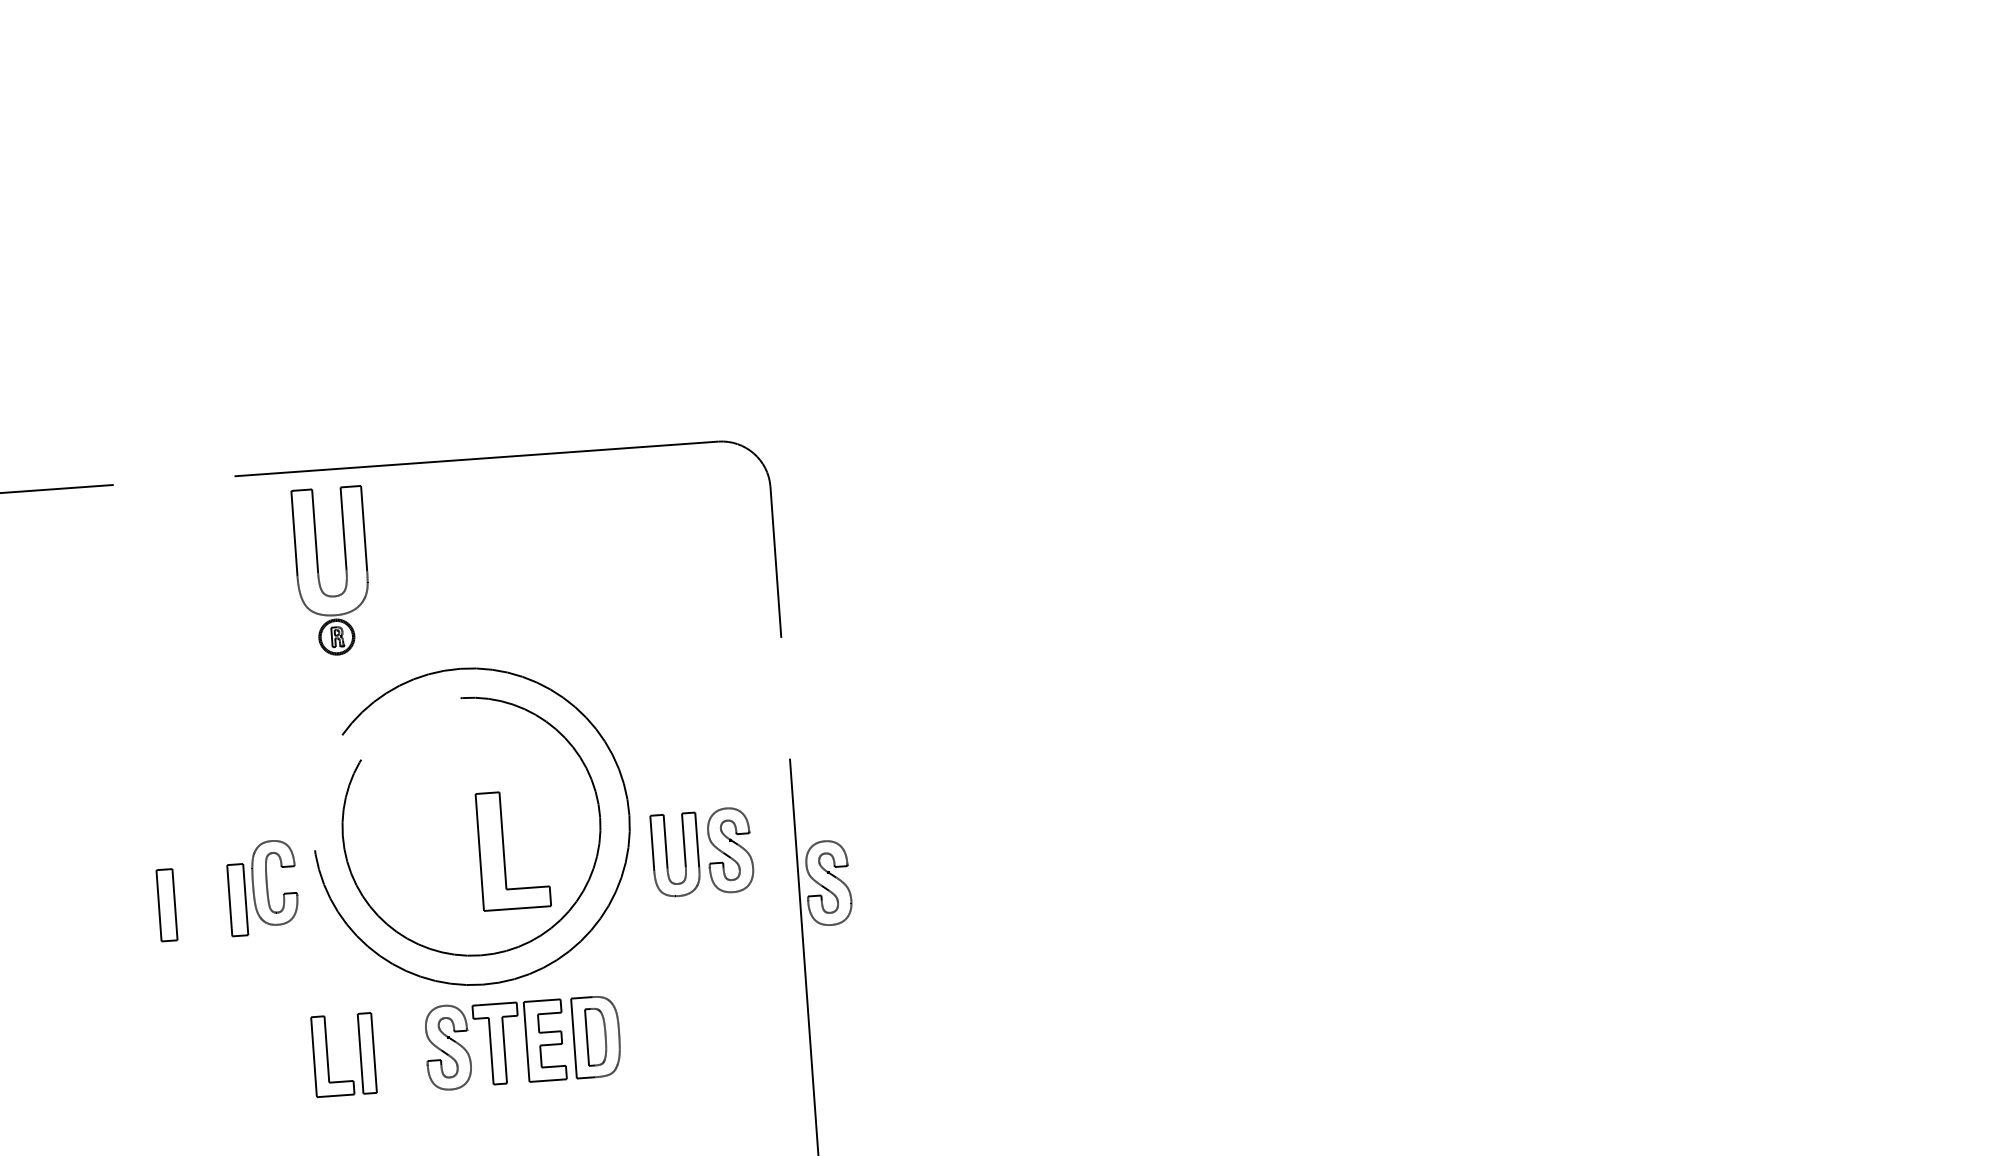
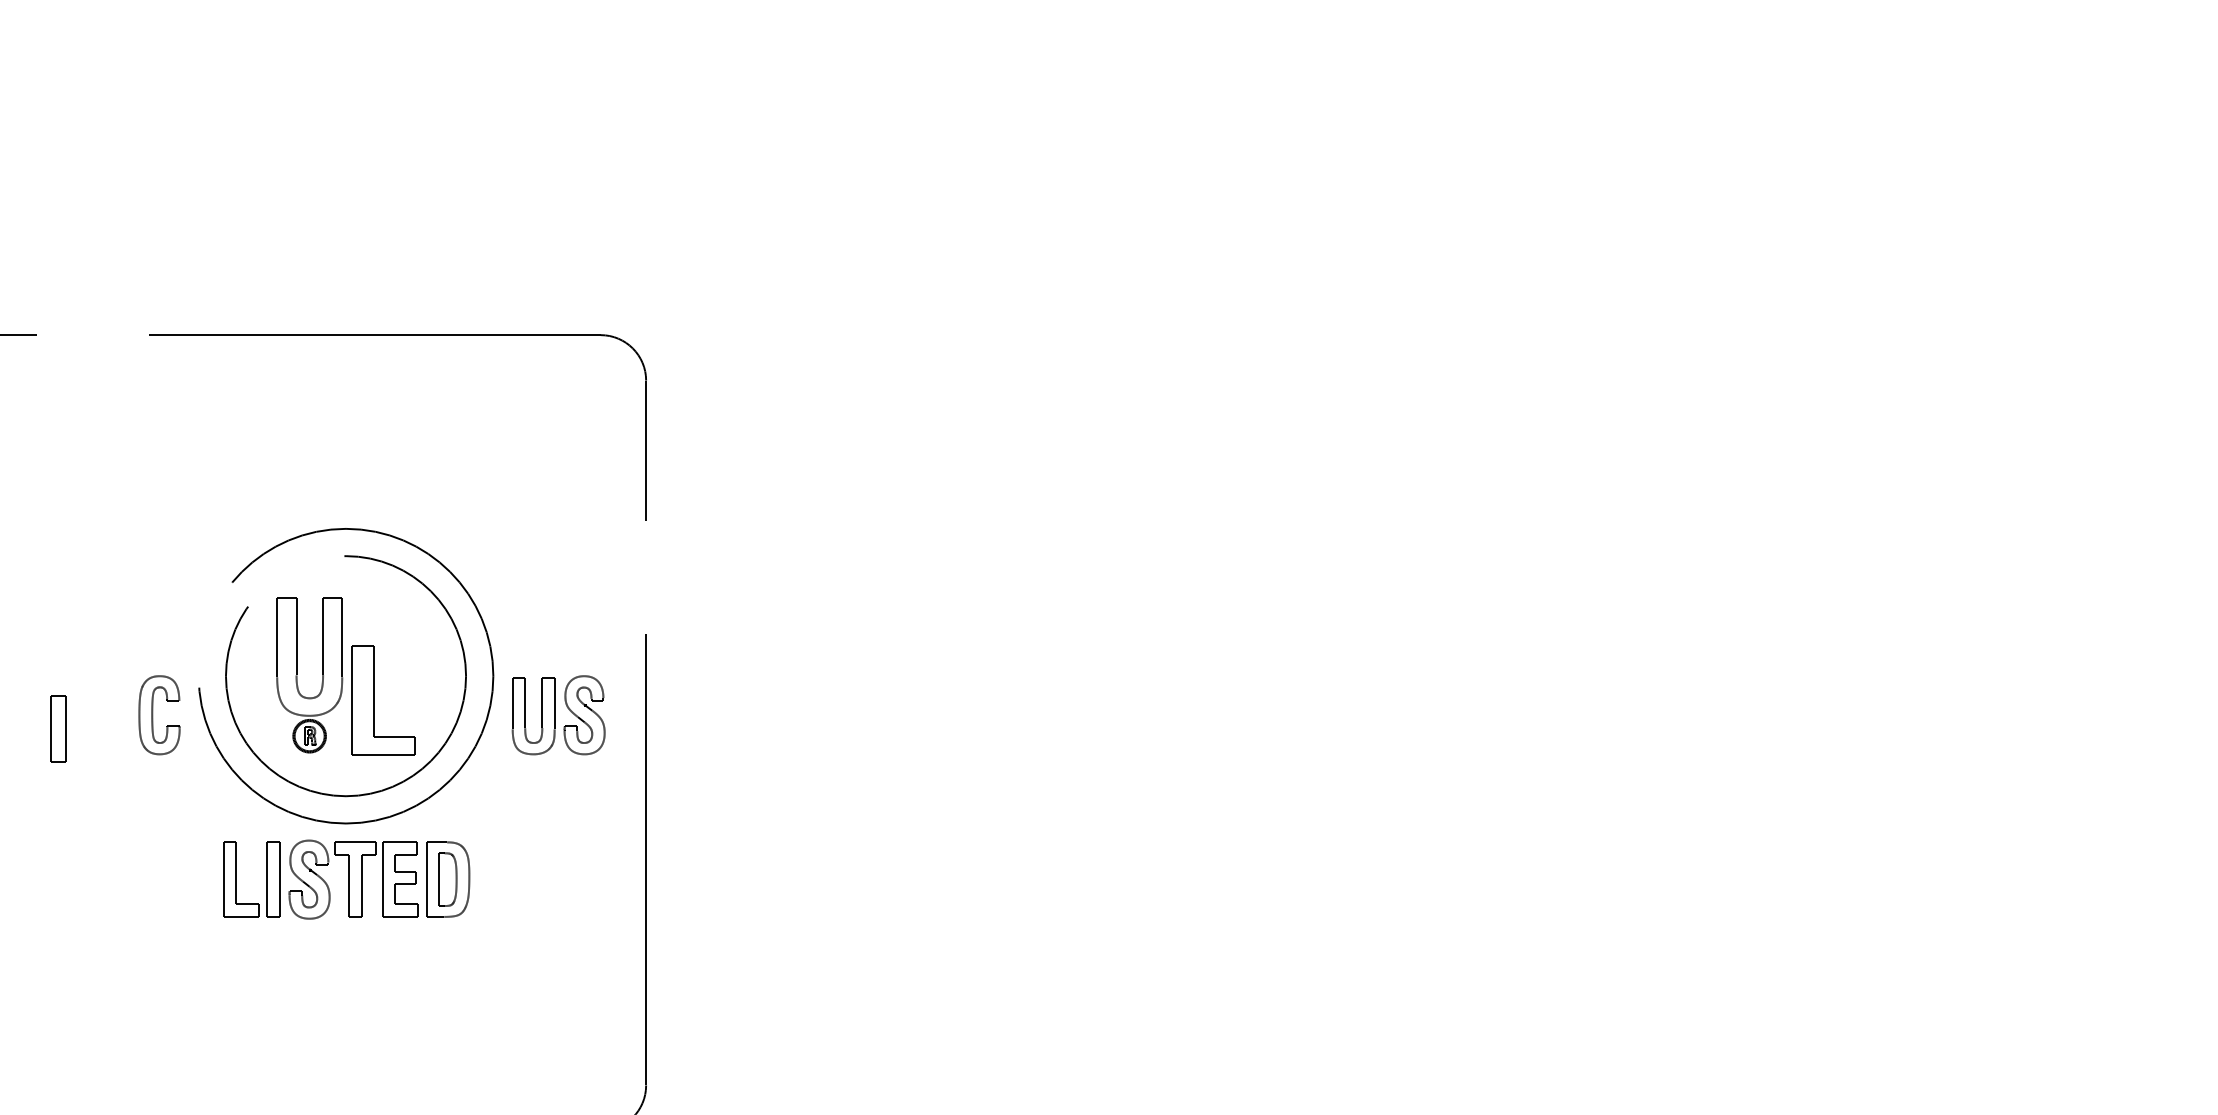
part: (319, 572) -> (297, 675), moved
part: (828, 883) -> (673, 752), removed
part: (238, 899) -> (124, 728), removed
part: (327, 1056) -> (236, 879), moved

